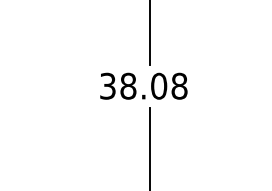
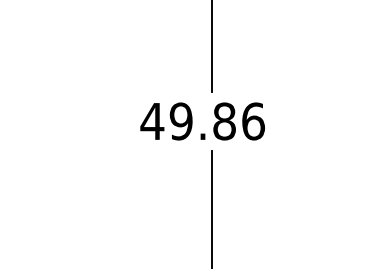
text: (143, 86) -> (202, 121), 38.08 -> 49.86

